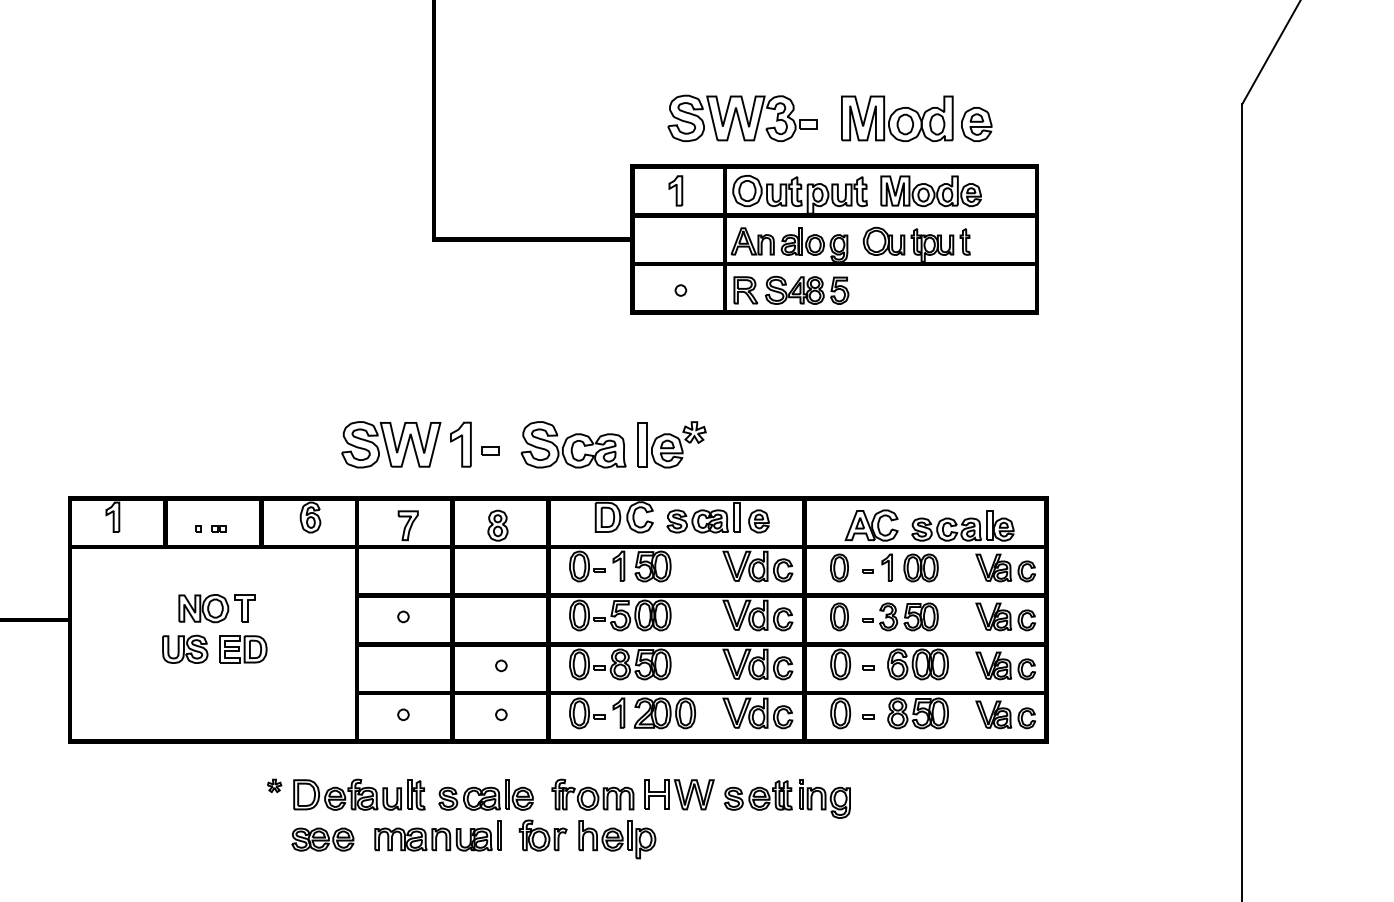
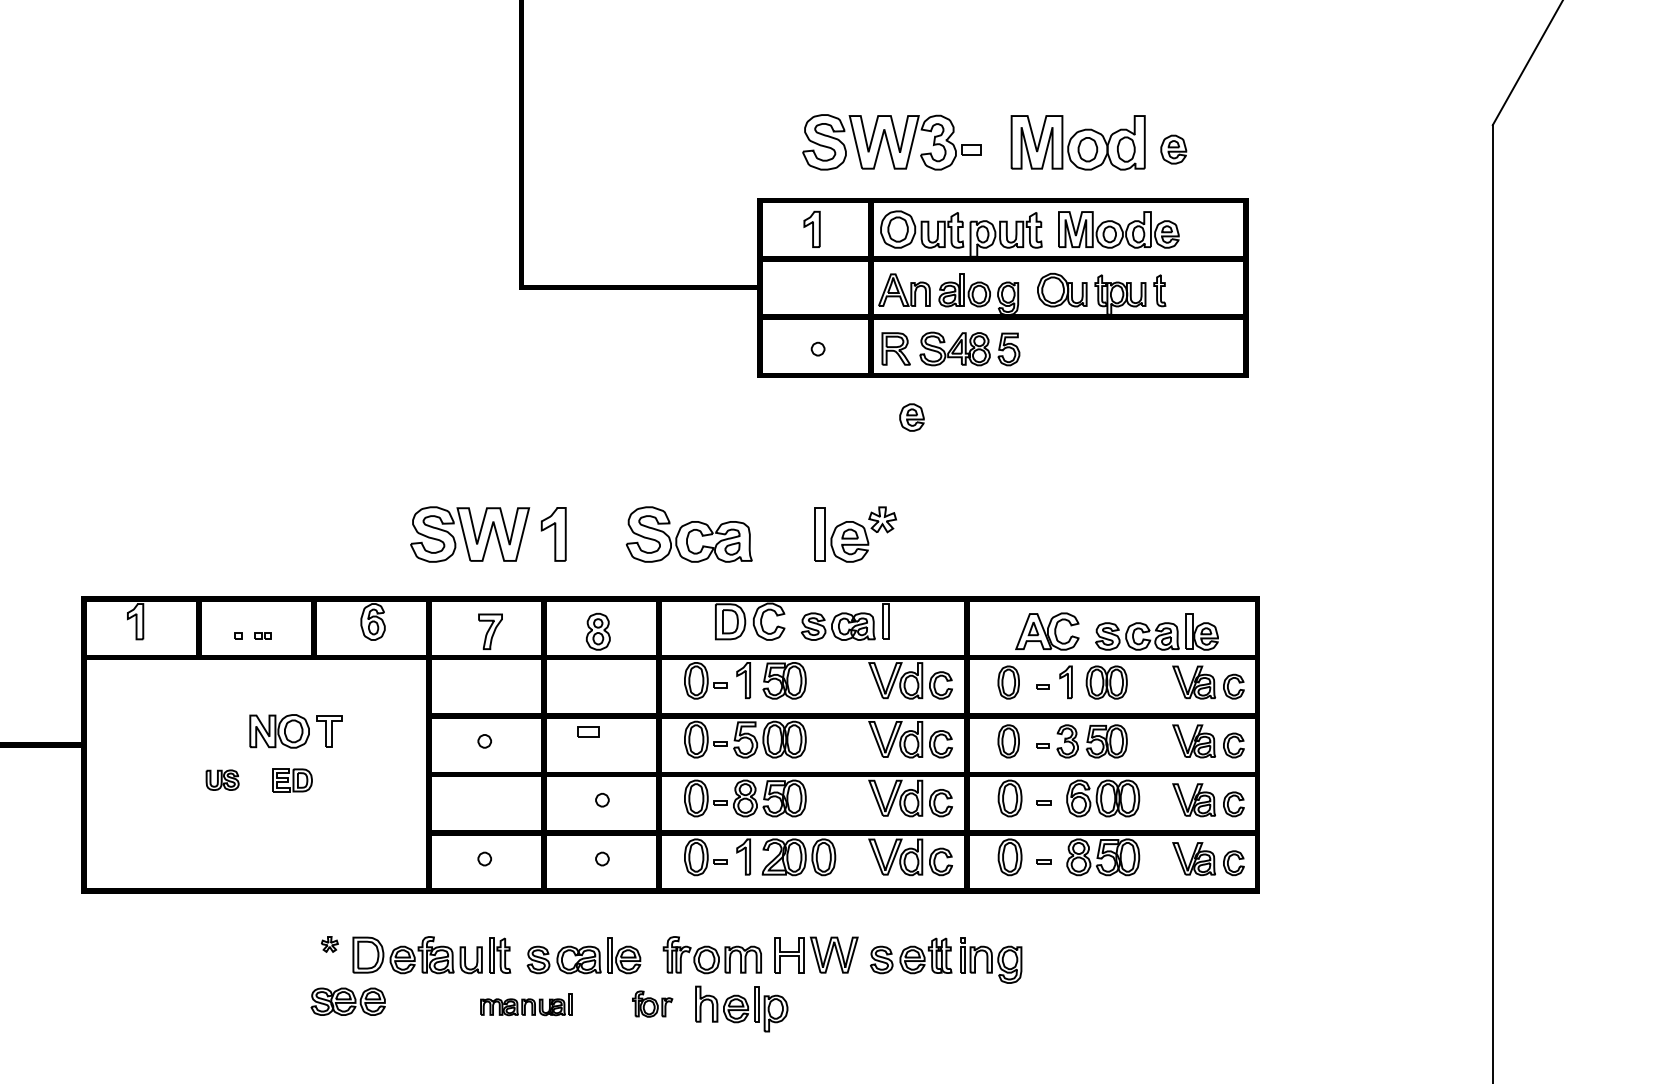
part: (976, 124) -> (1173, 149), size x0.7
part: (671, 444) -> (854, 534), moved
part: (490, 450) -> (588, 731), moved
part: (758, 521) -> (911, 417), moved
part: (216, 608) -> (294, 731), moved
part: (185, 648) -> (222, 779), size x0.6
part: (243, 649) -> (292, 780), size x0.7
part: (437, 835) -> (525, 1004), size x0.6
part: (542, 835) -> (651, 1004), size x0.7
part: (322, 839) -> (347, 1001), moved

